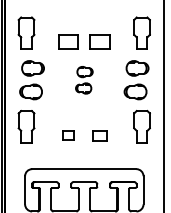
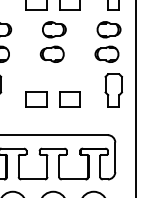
part: (84, 80) -> (53, 42), size x1.43
part: (68, 135) -> (36, 99), size x1.67
part: (99, 135) -> (69, 99), size x1.43

